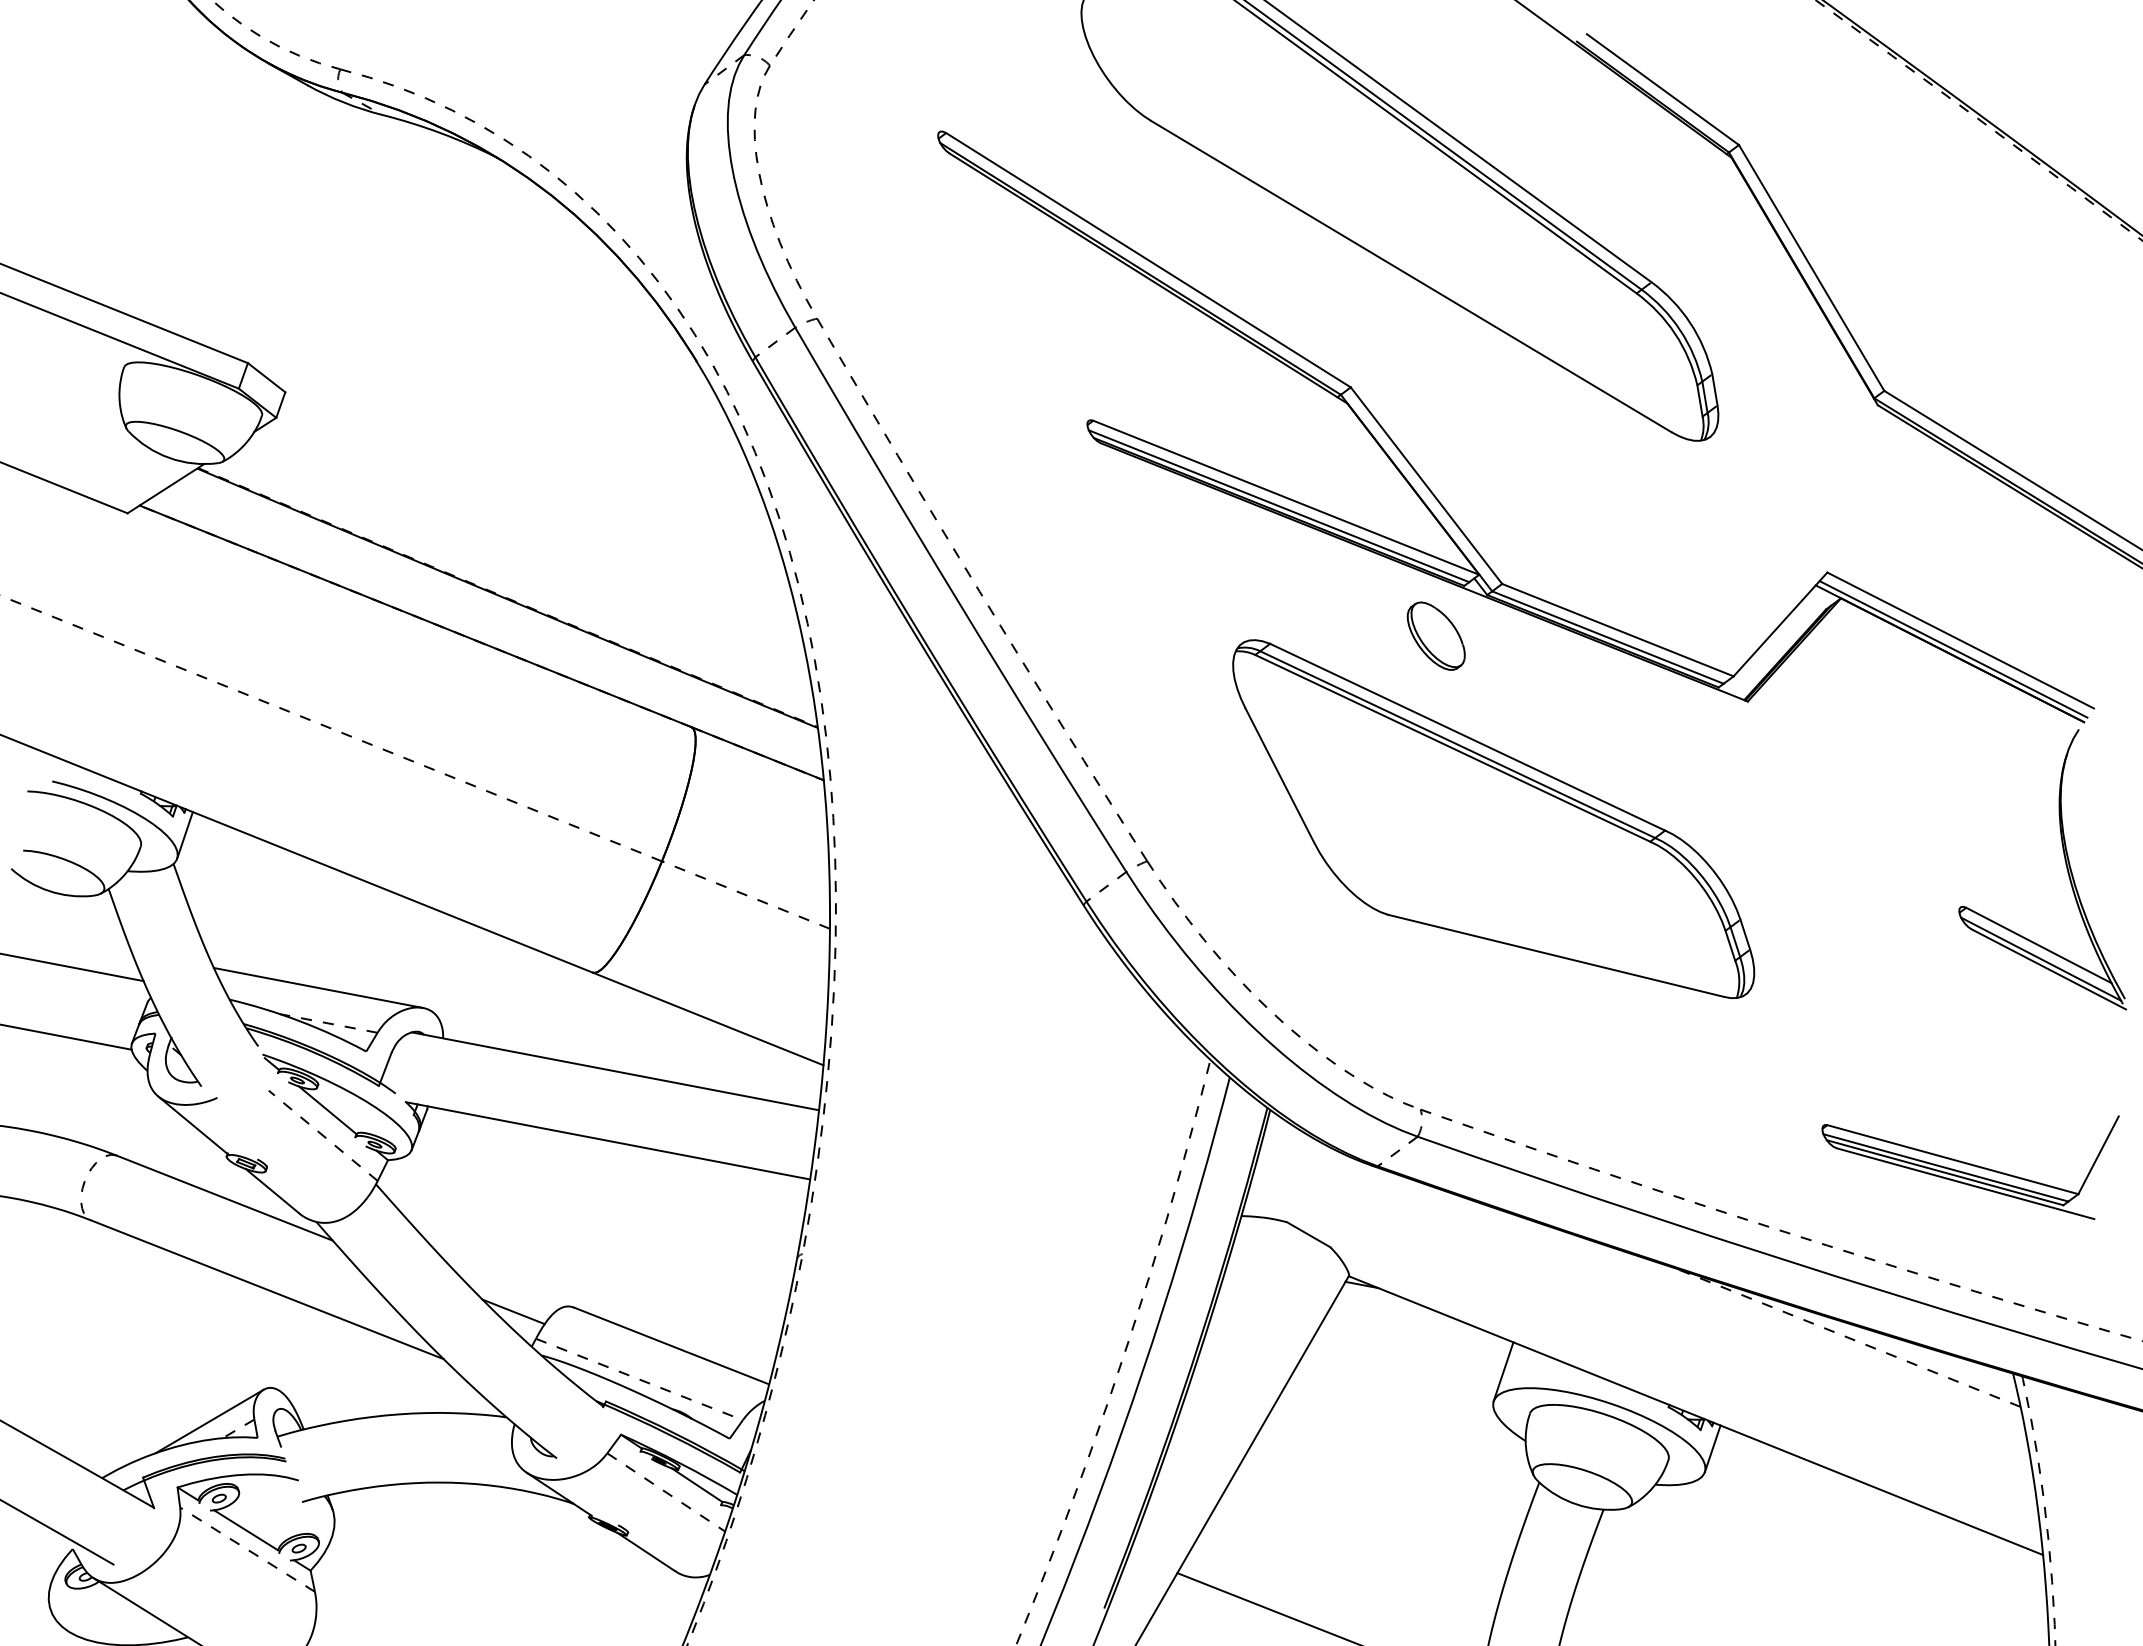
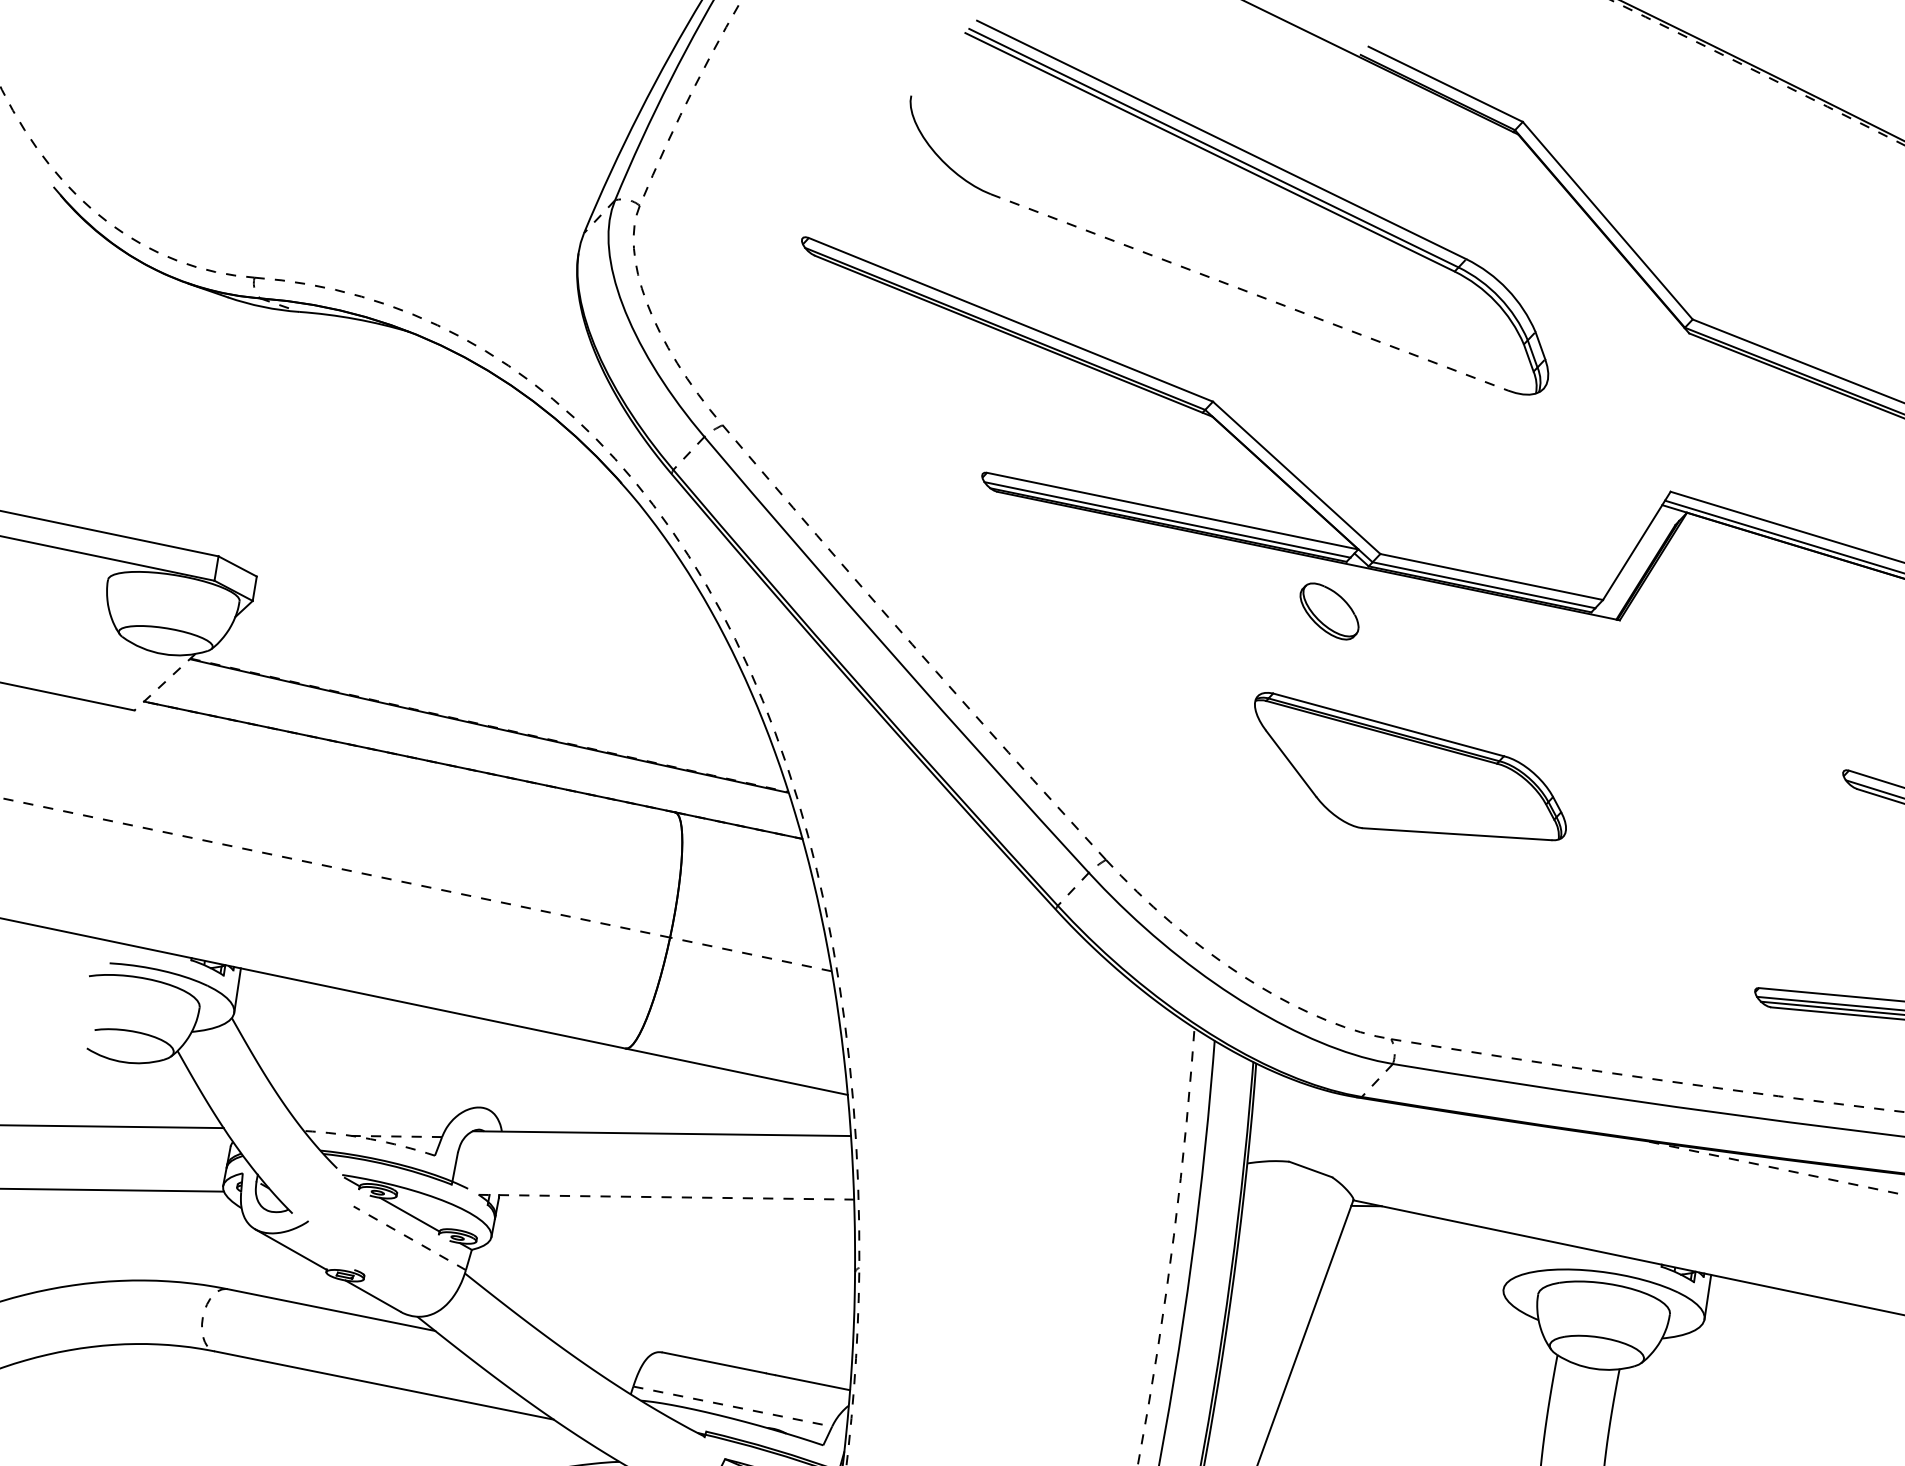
line: (1411, 276) -> (1249, 292), solid -> dashed
line: (165, 488) -> (164, 682), solid -> dashed
part: (1493, 818) -> (1410, 766), size x0.6
line: (318, 987) -> (381, 1105), removed
arc: (299, 1021) -> (370, 1139), solid -> dashed
line: (607, 1140) -> (665, 1197), solid -> dashed
line: (513, 1311) -> (608, 1365), removed
line: (1503, 1371) -> (1507, 1261), removed

